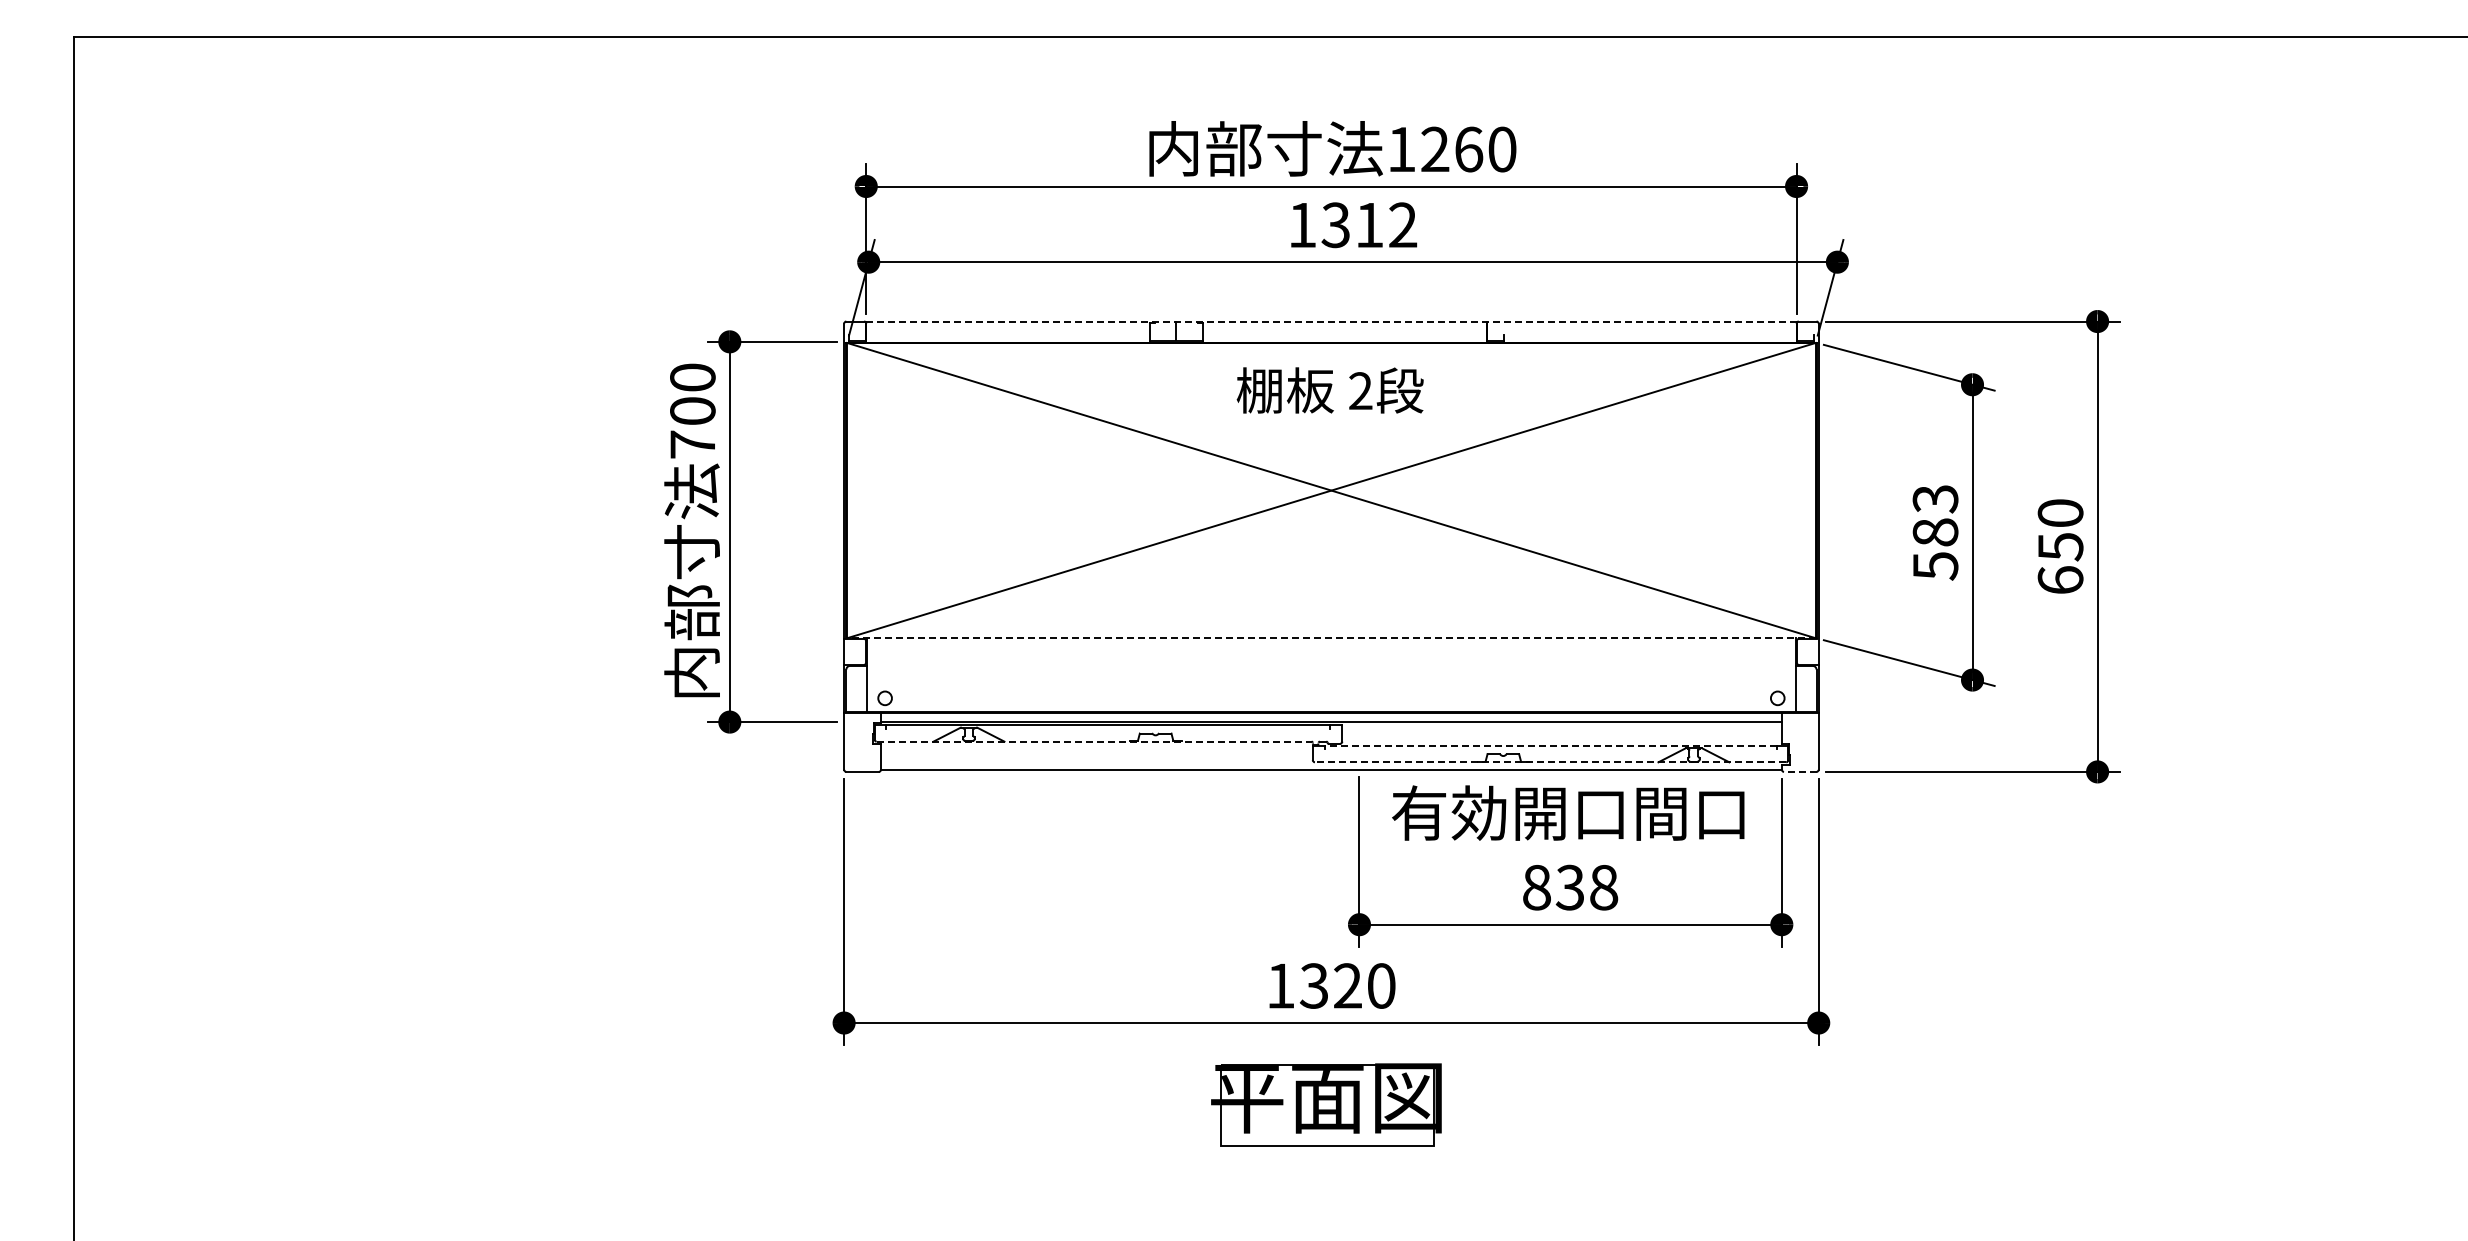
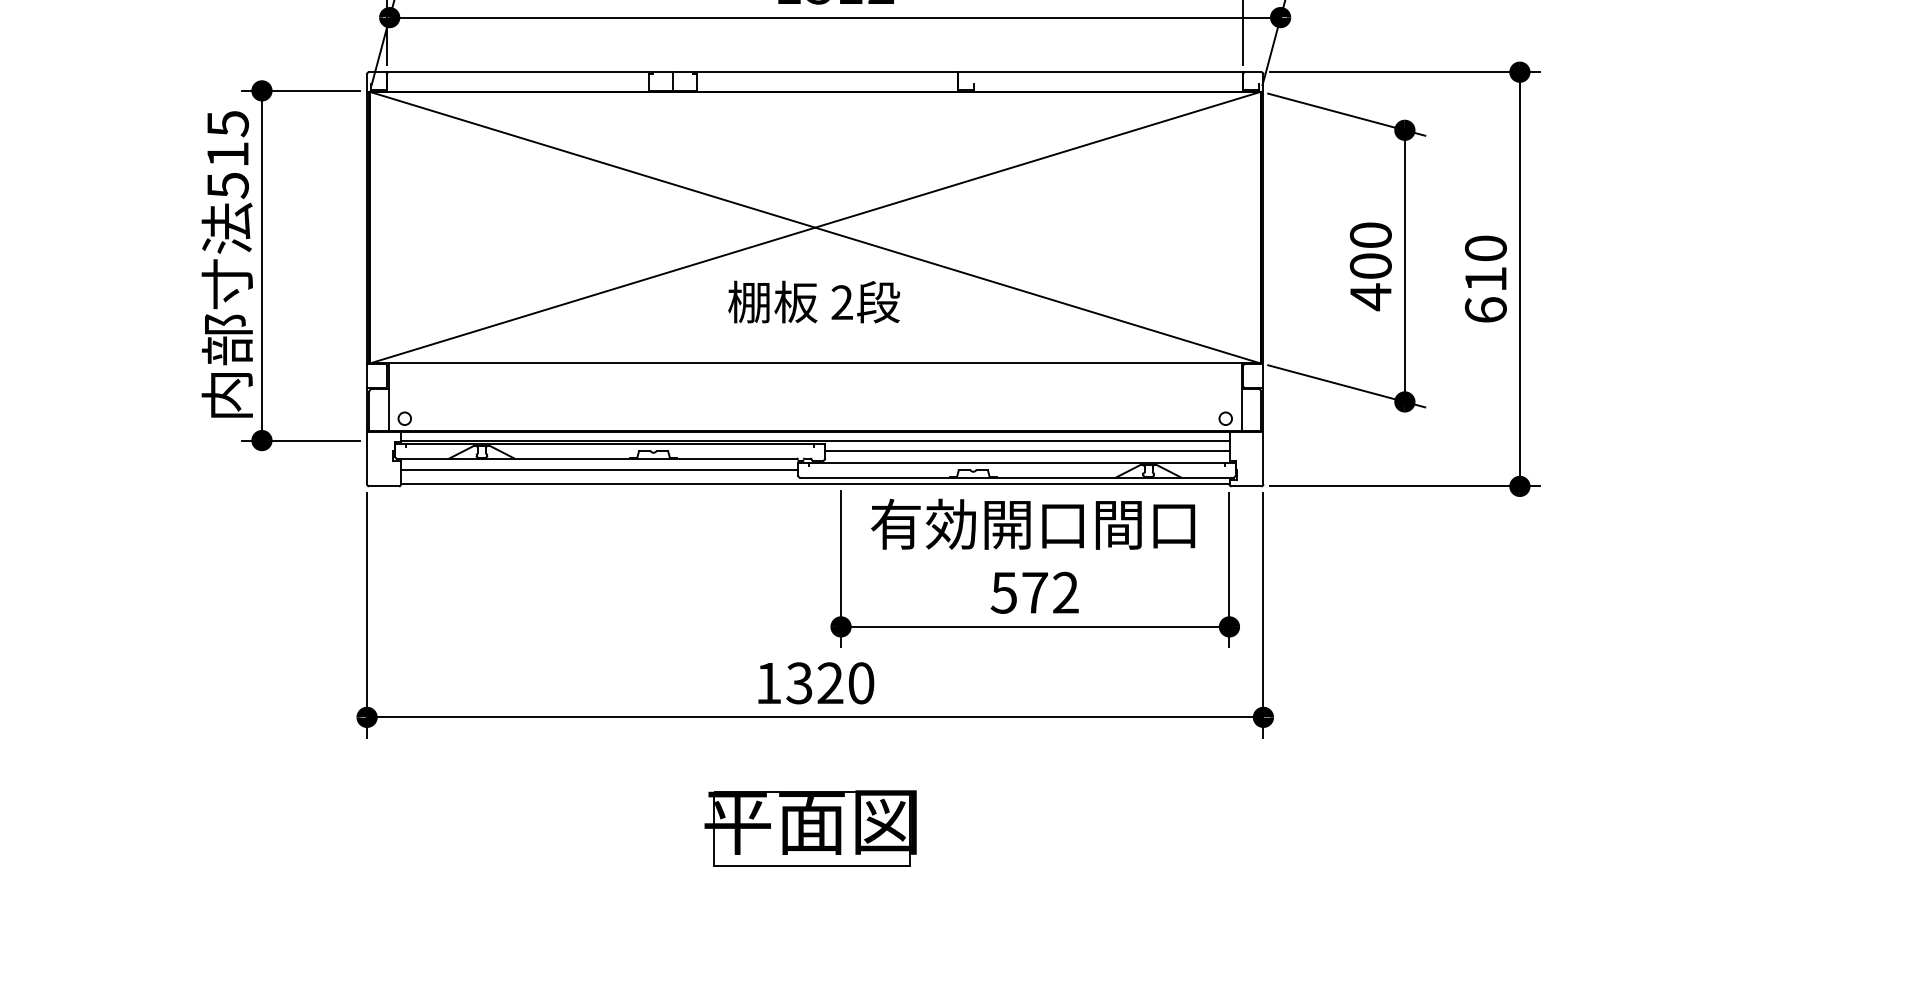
line: (1331, 321) -> (815, 72), dashed -> solid
text: (1329, 390) -> (813, 302), moved
text: (692, 411) -> (227, 154), 700 -> 515
text: (1935, 533) -> (1370, 267), 583 -> 400
text: (2060, 547) -> (1485, 280), 650 -> 610
line: (1331, 638) -> (815, 363), dashed -> solid
line: (1561, 733) -> (1026, 451), added
line: (1094, 741) -> (597, 458), dashed -> solid
line: (1550, 746) -> (1016, 463), dashed -> solid
line: (1096, 753) -> (599, 469), added
line: (1550, 762) -> (1016, 477), dashed -> solid
line: (1799, 771) -> (1245, 486), dashed -> solid
text: (1570, 887) -> (1035, 592), 838 -> 572
part: (1326, 1104) -> (810, 828), moved

